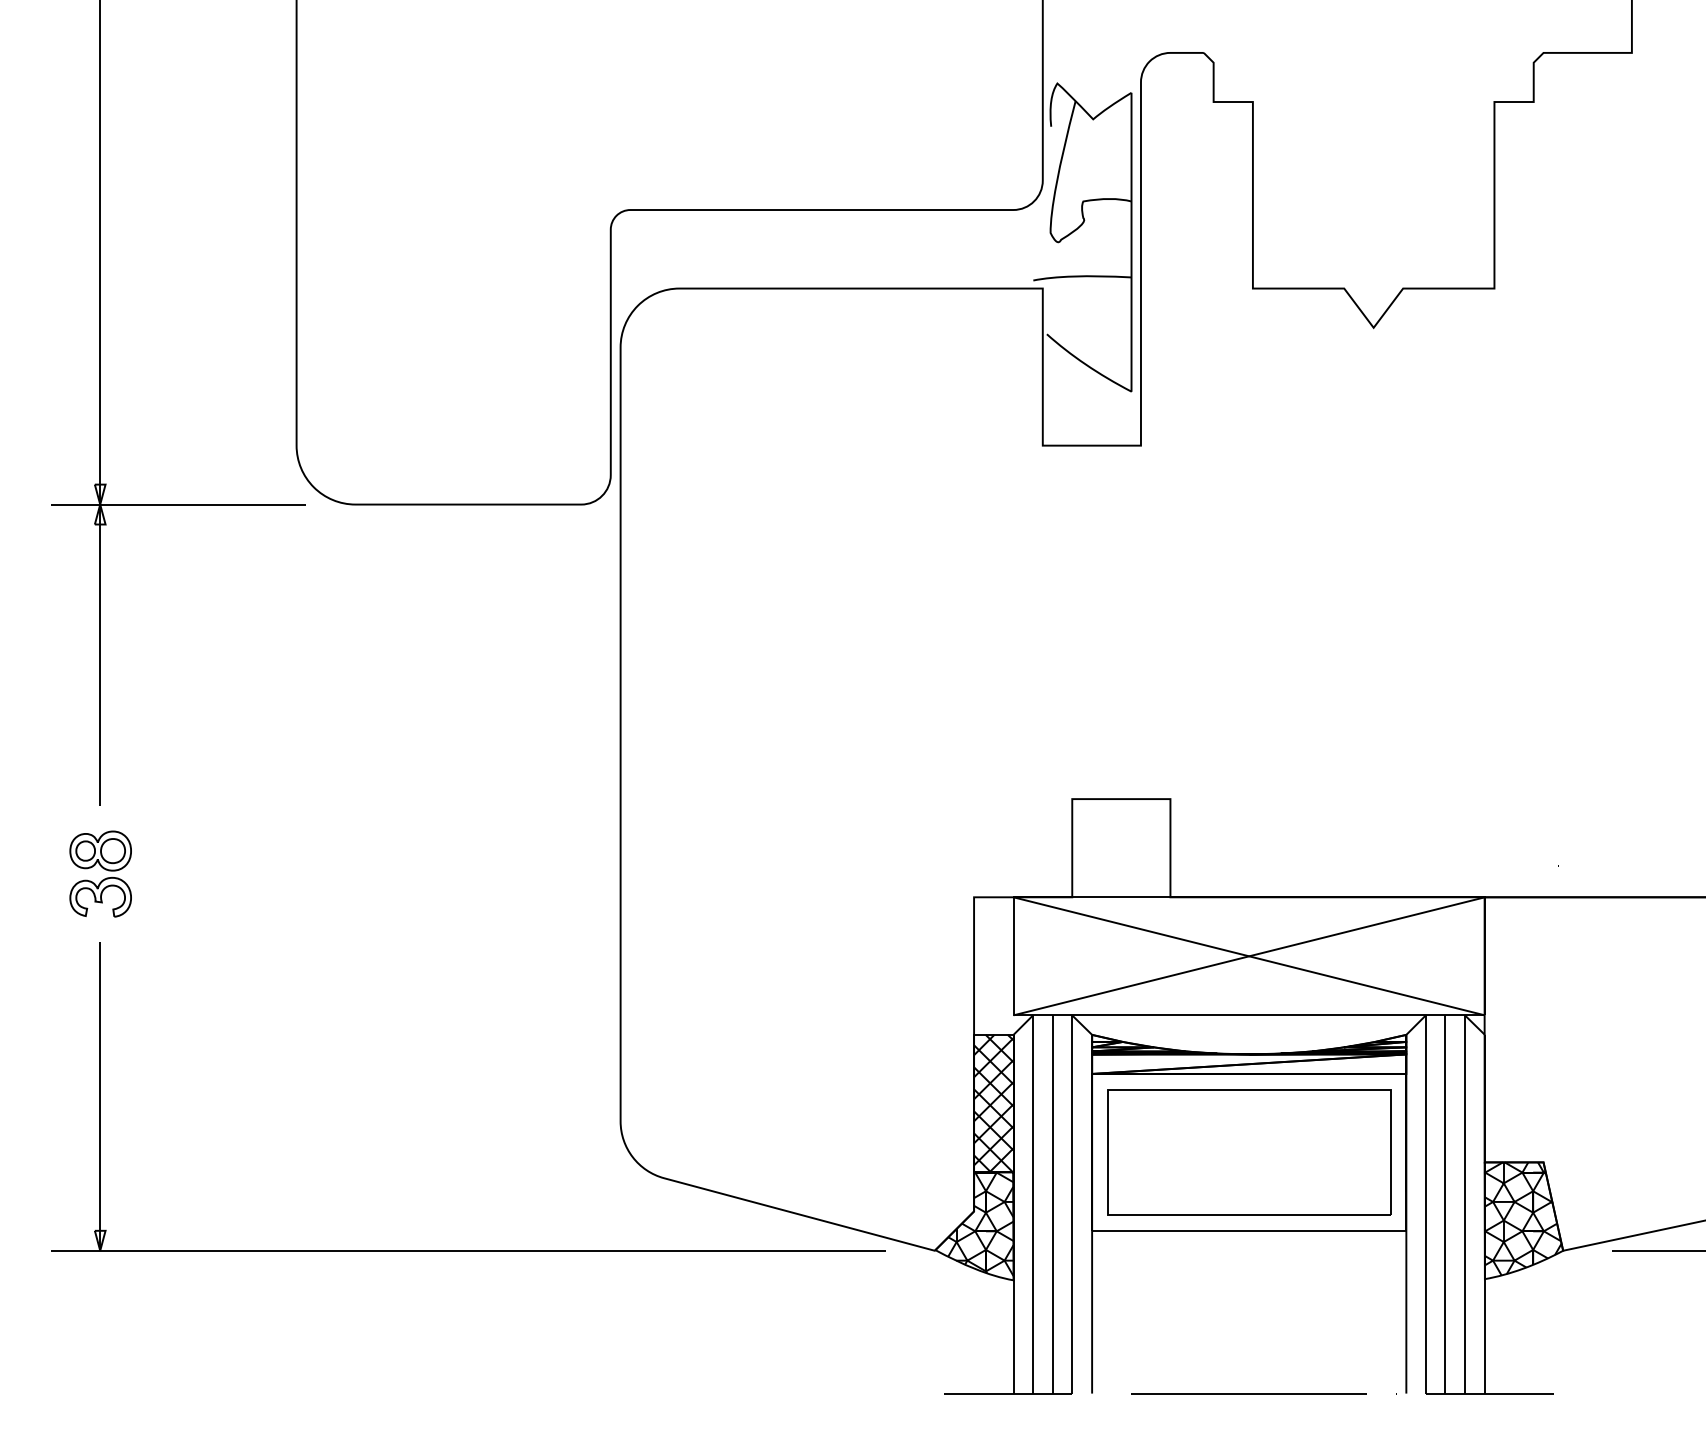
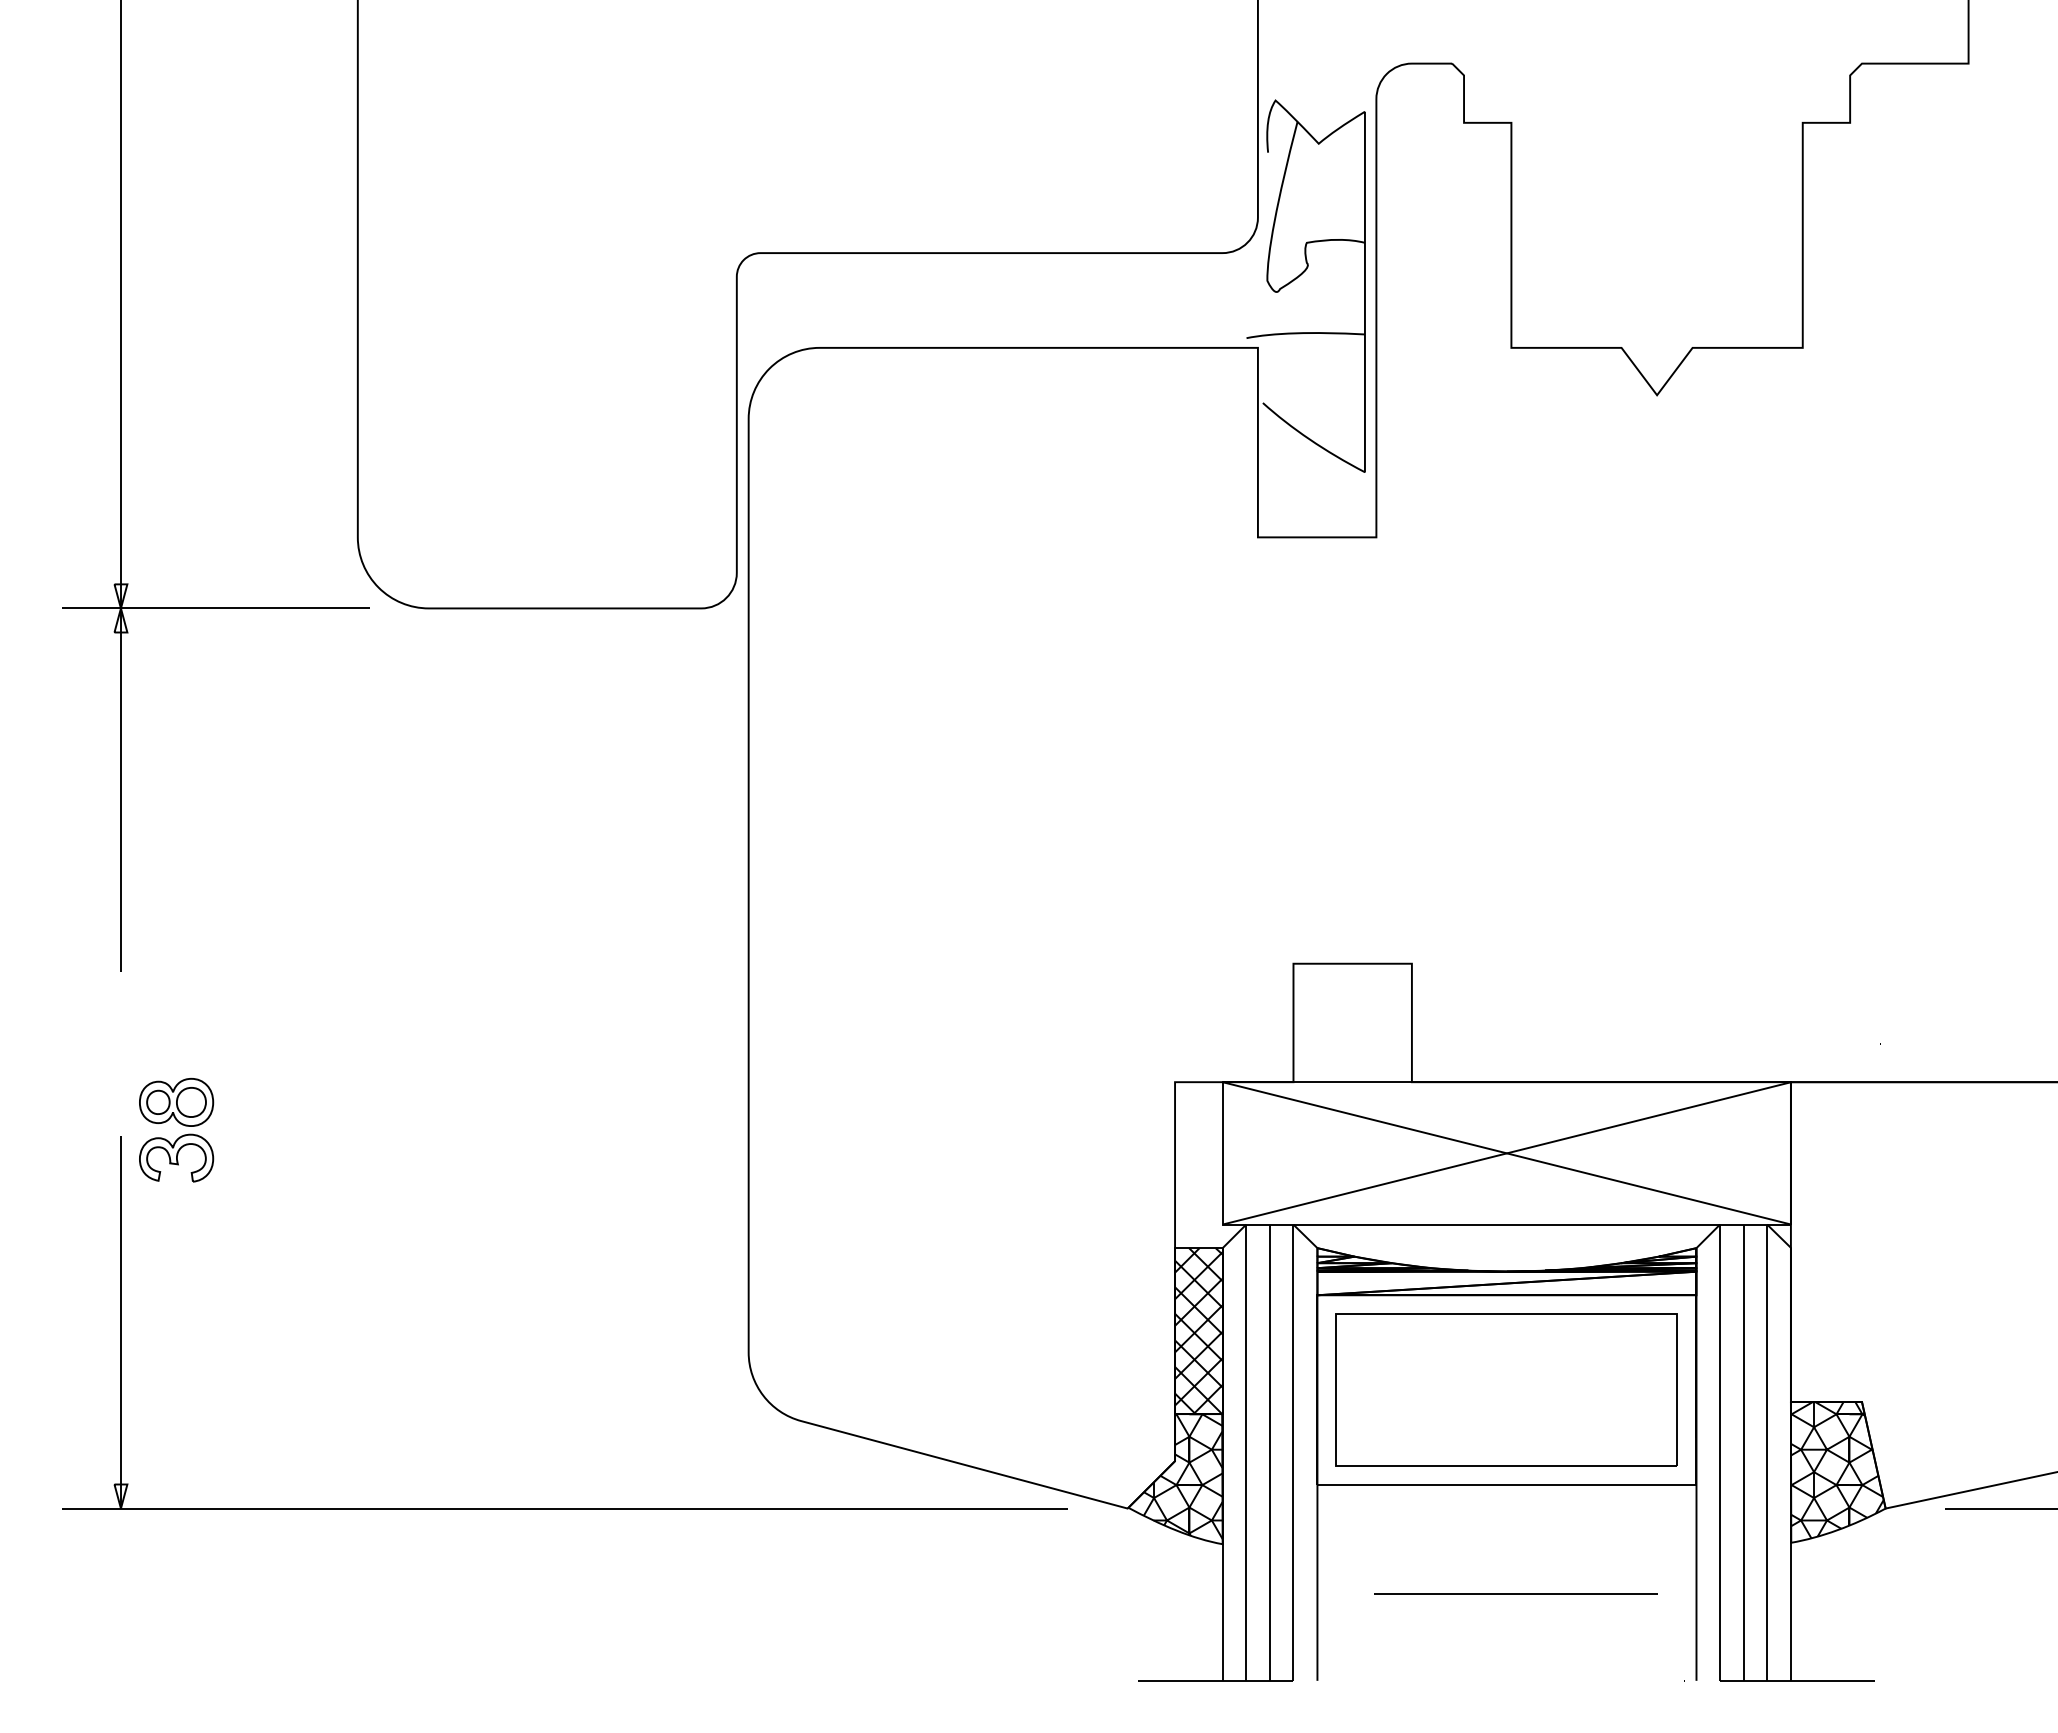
part: (103, 869) -> (180, 1124), moved
line: (1248, 1393) -> (1515, 1593), moved

